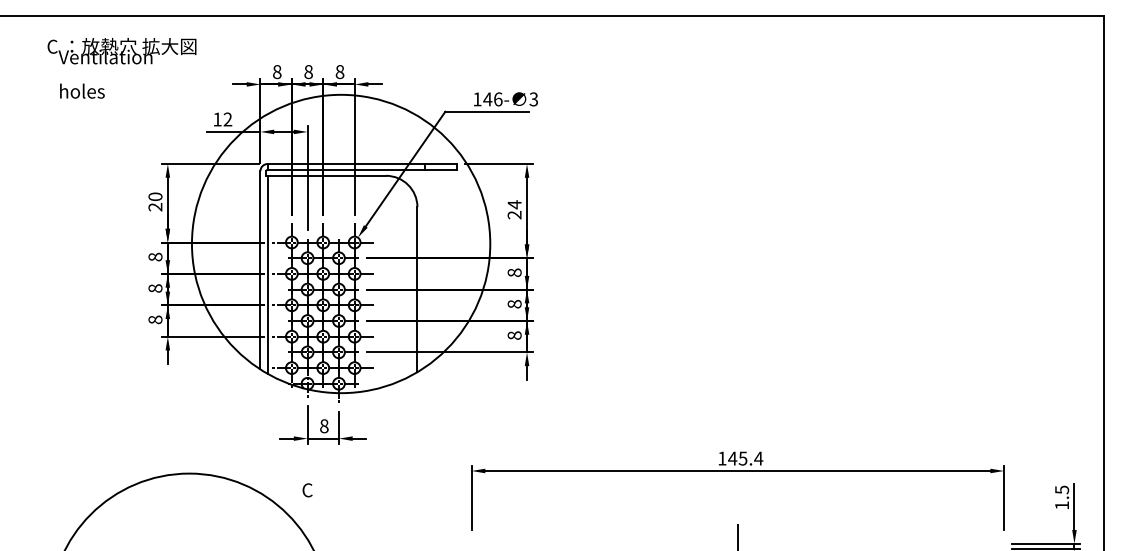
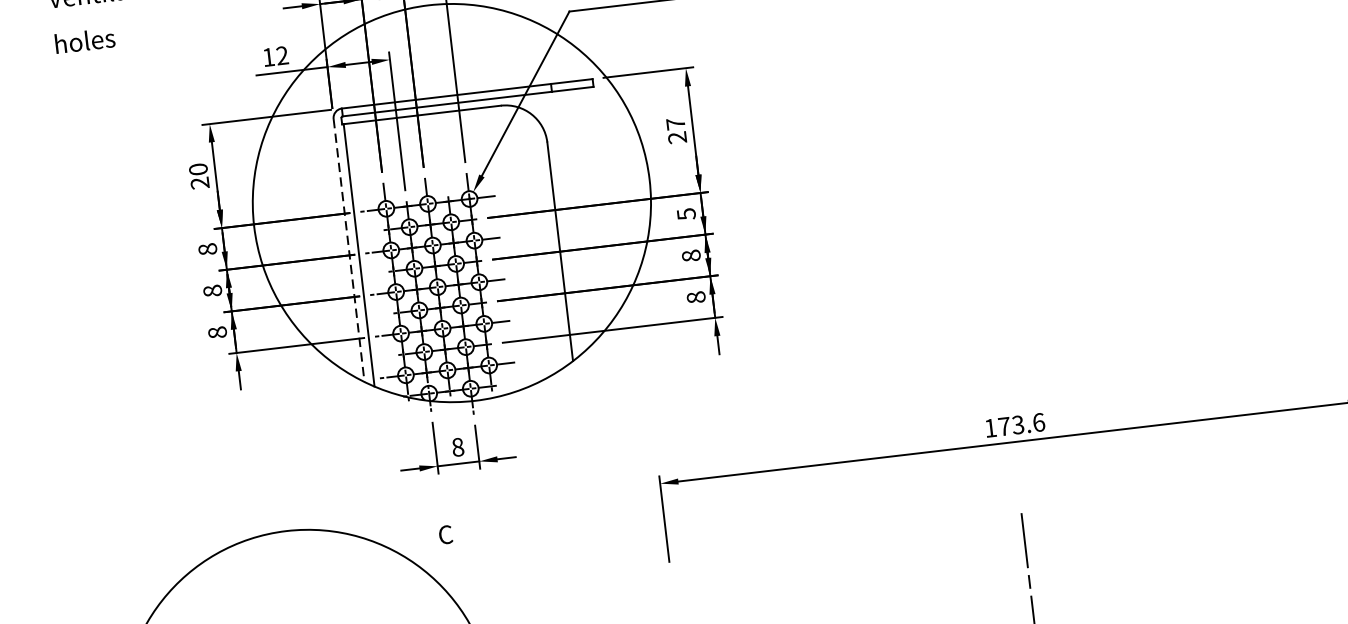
text: (514, 204) -> (675, 123), 24 -> 27
line: (260, 270) -> (349, 250), solid -> dashed
text: (514, 272) -> (686, 213), 8 -> 5
text: (745, 458) -> (1021, 424), 145.4 -> 173.6

